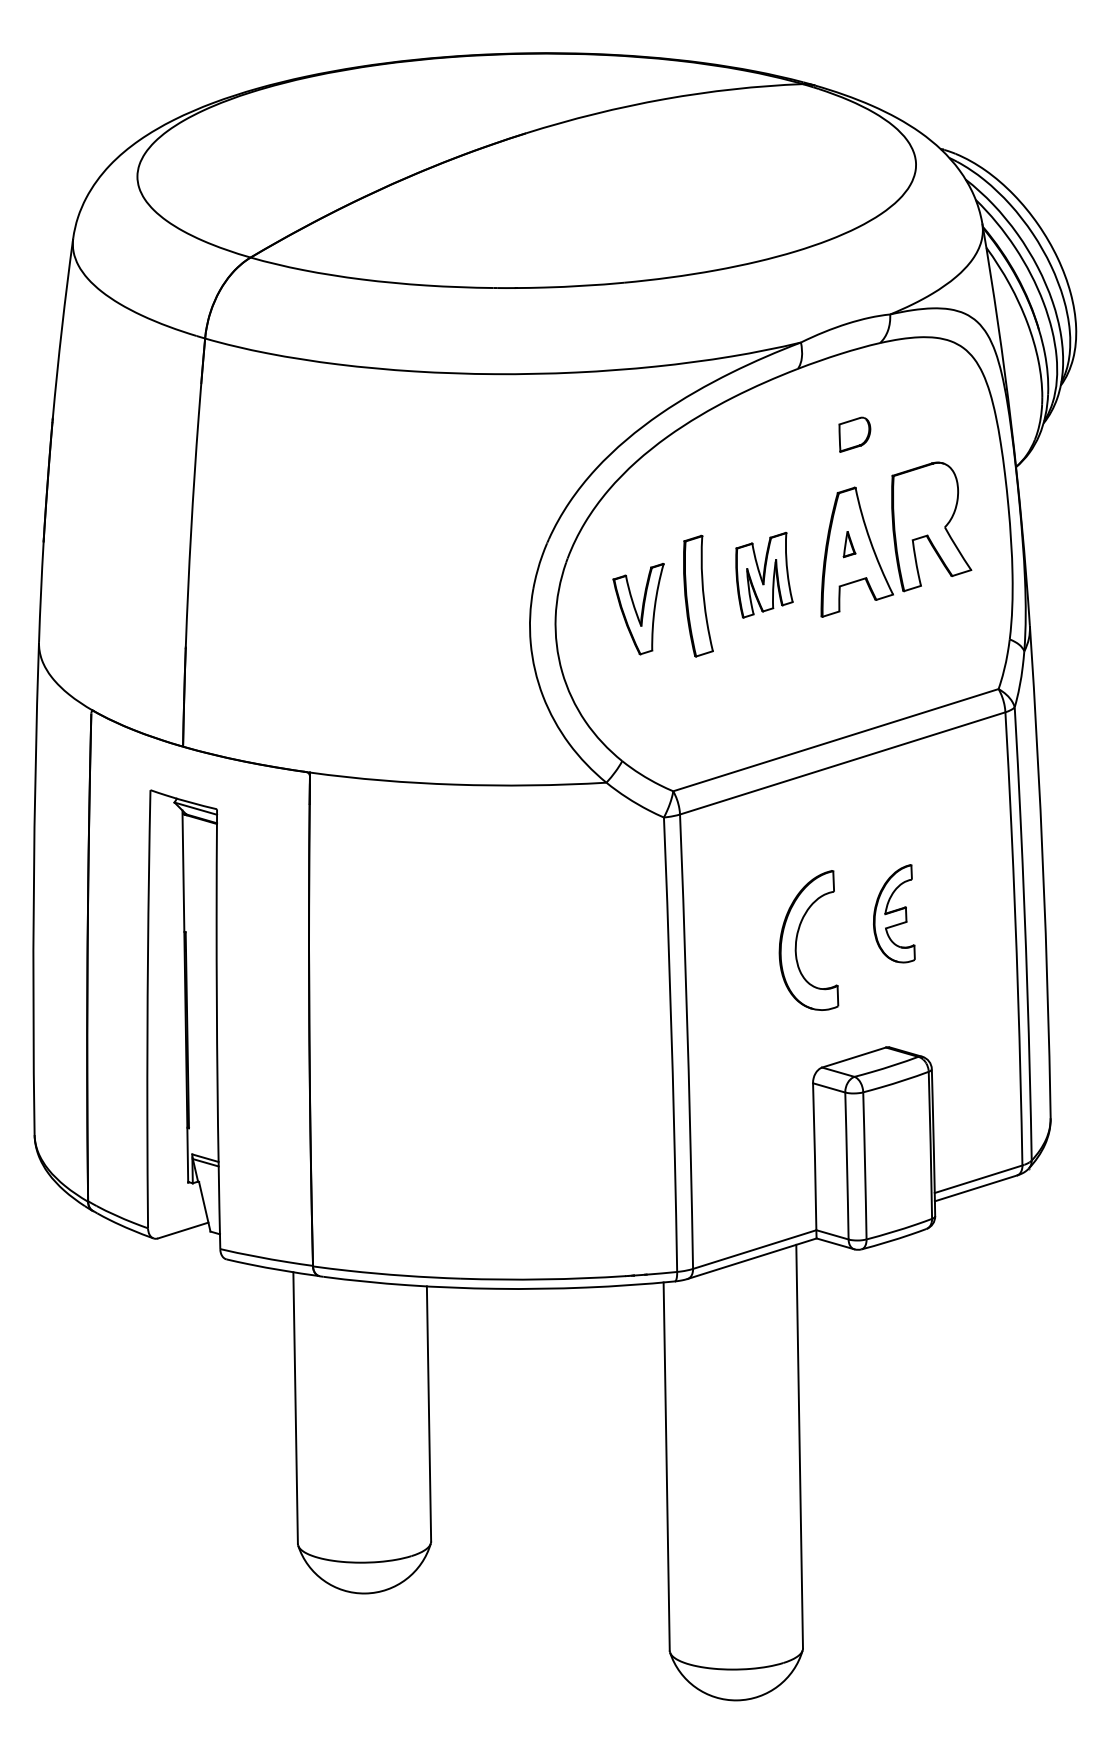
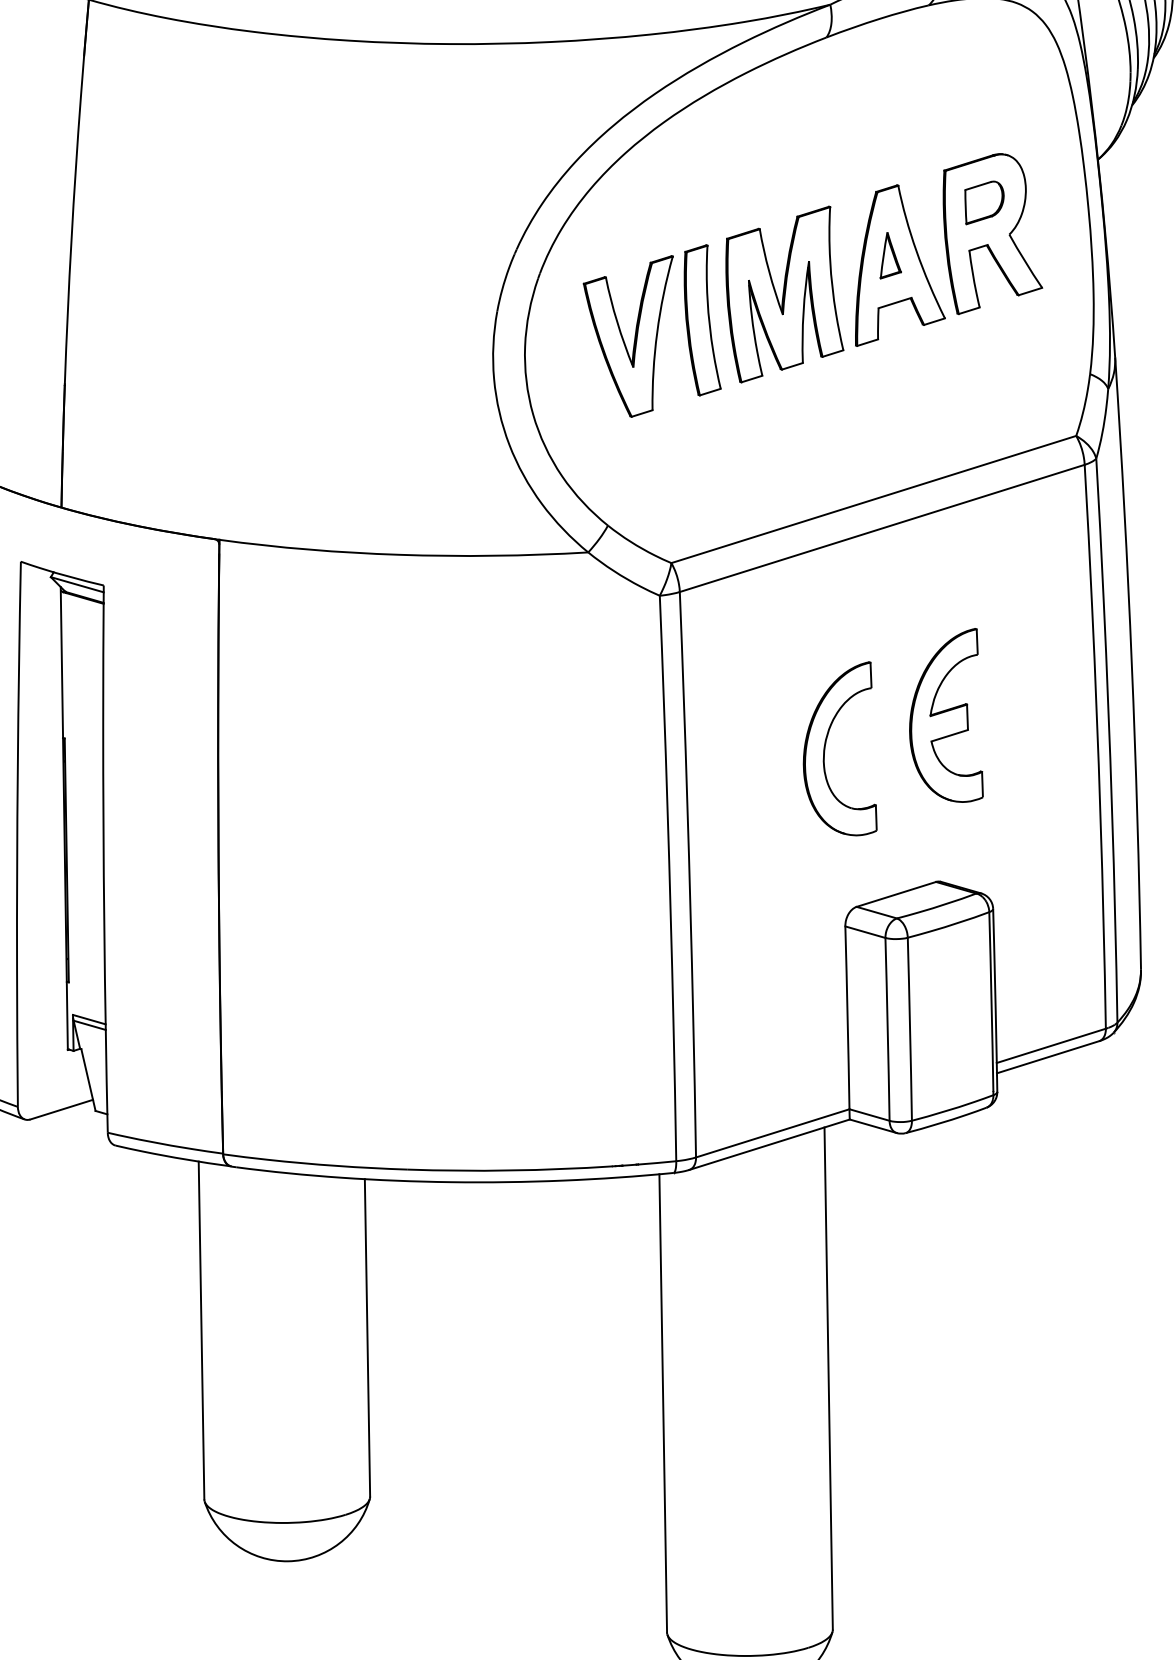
part: (854, 434) -> (984, 202), moved
part: (849, 544) -> (890, 256), size x1.43
part: (764, 574) -> (784, 293), size x1.67
part: (638, 608) -> (628, 335), size x1.43
part: (894, 913) -> (946, 715), size x1.43

